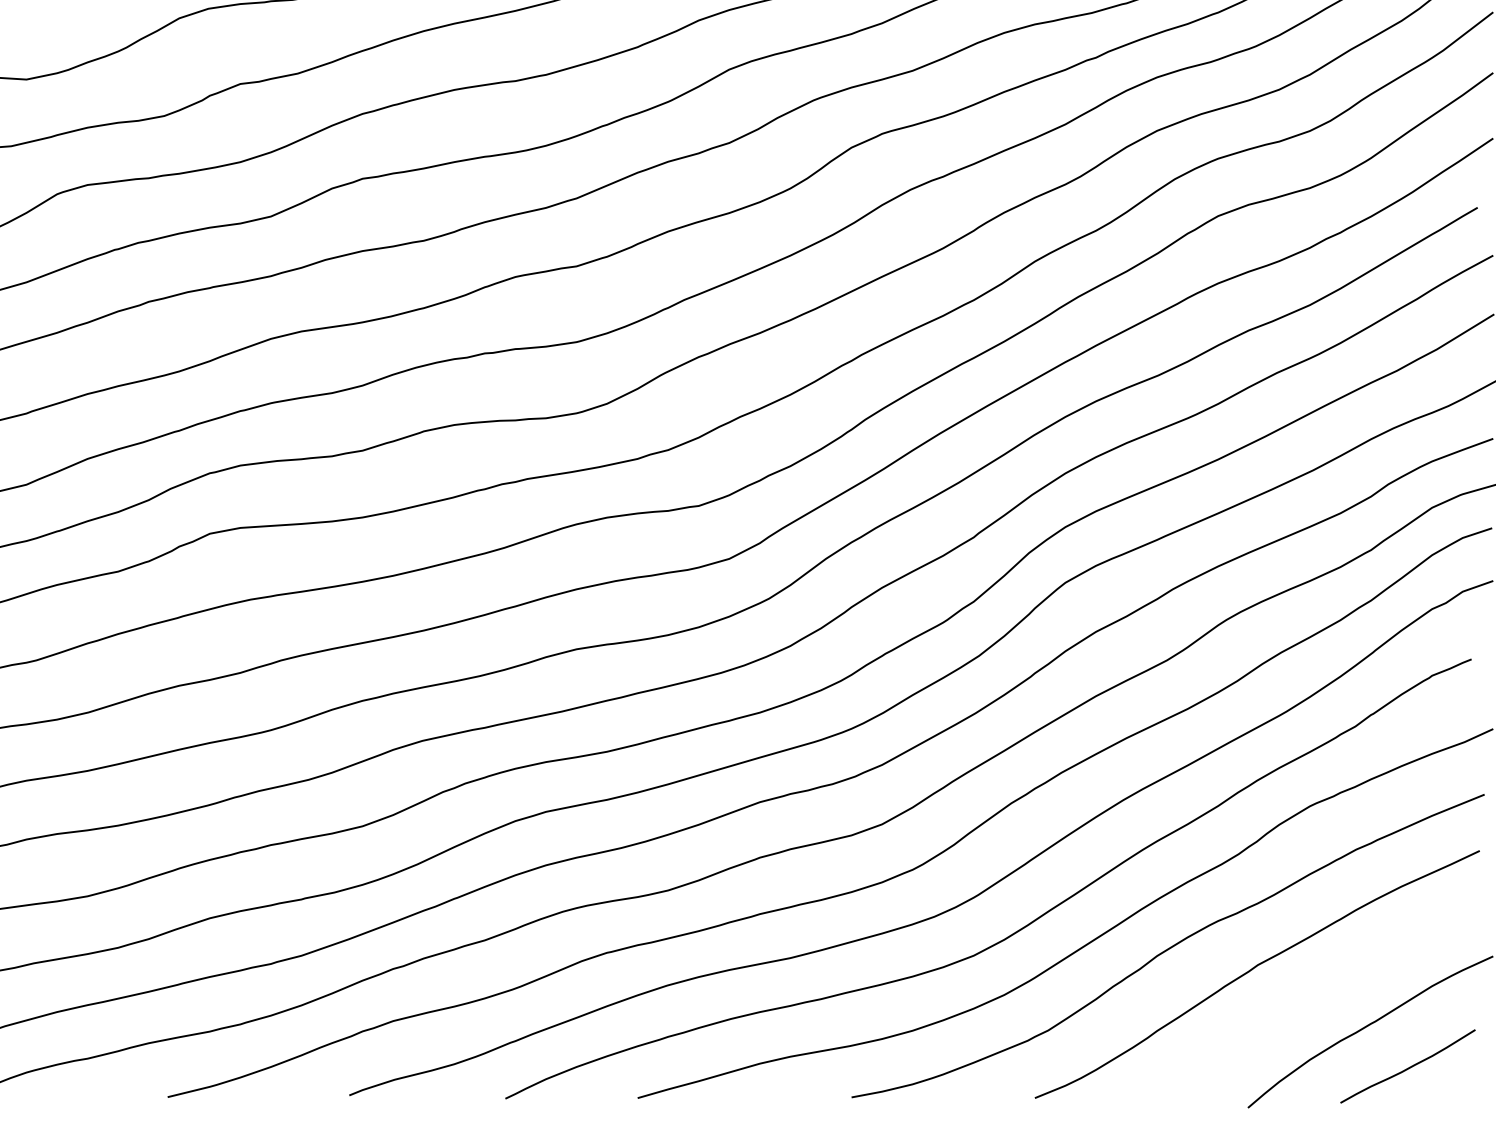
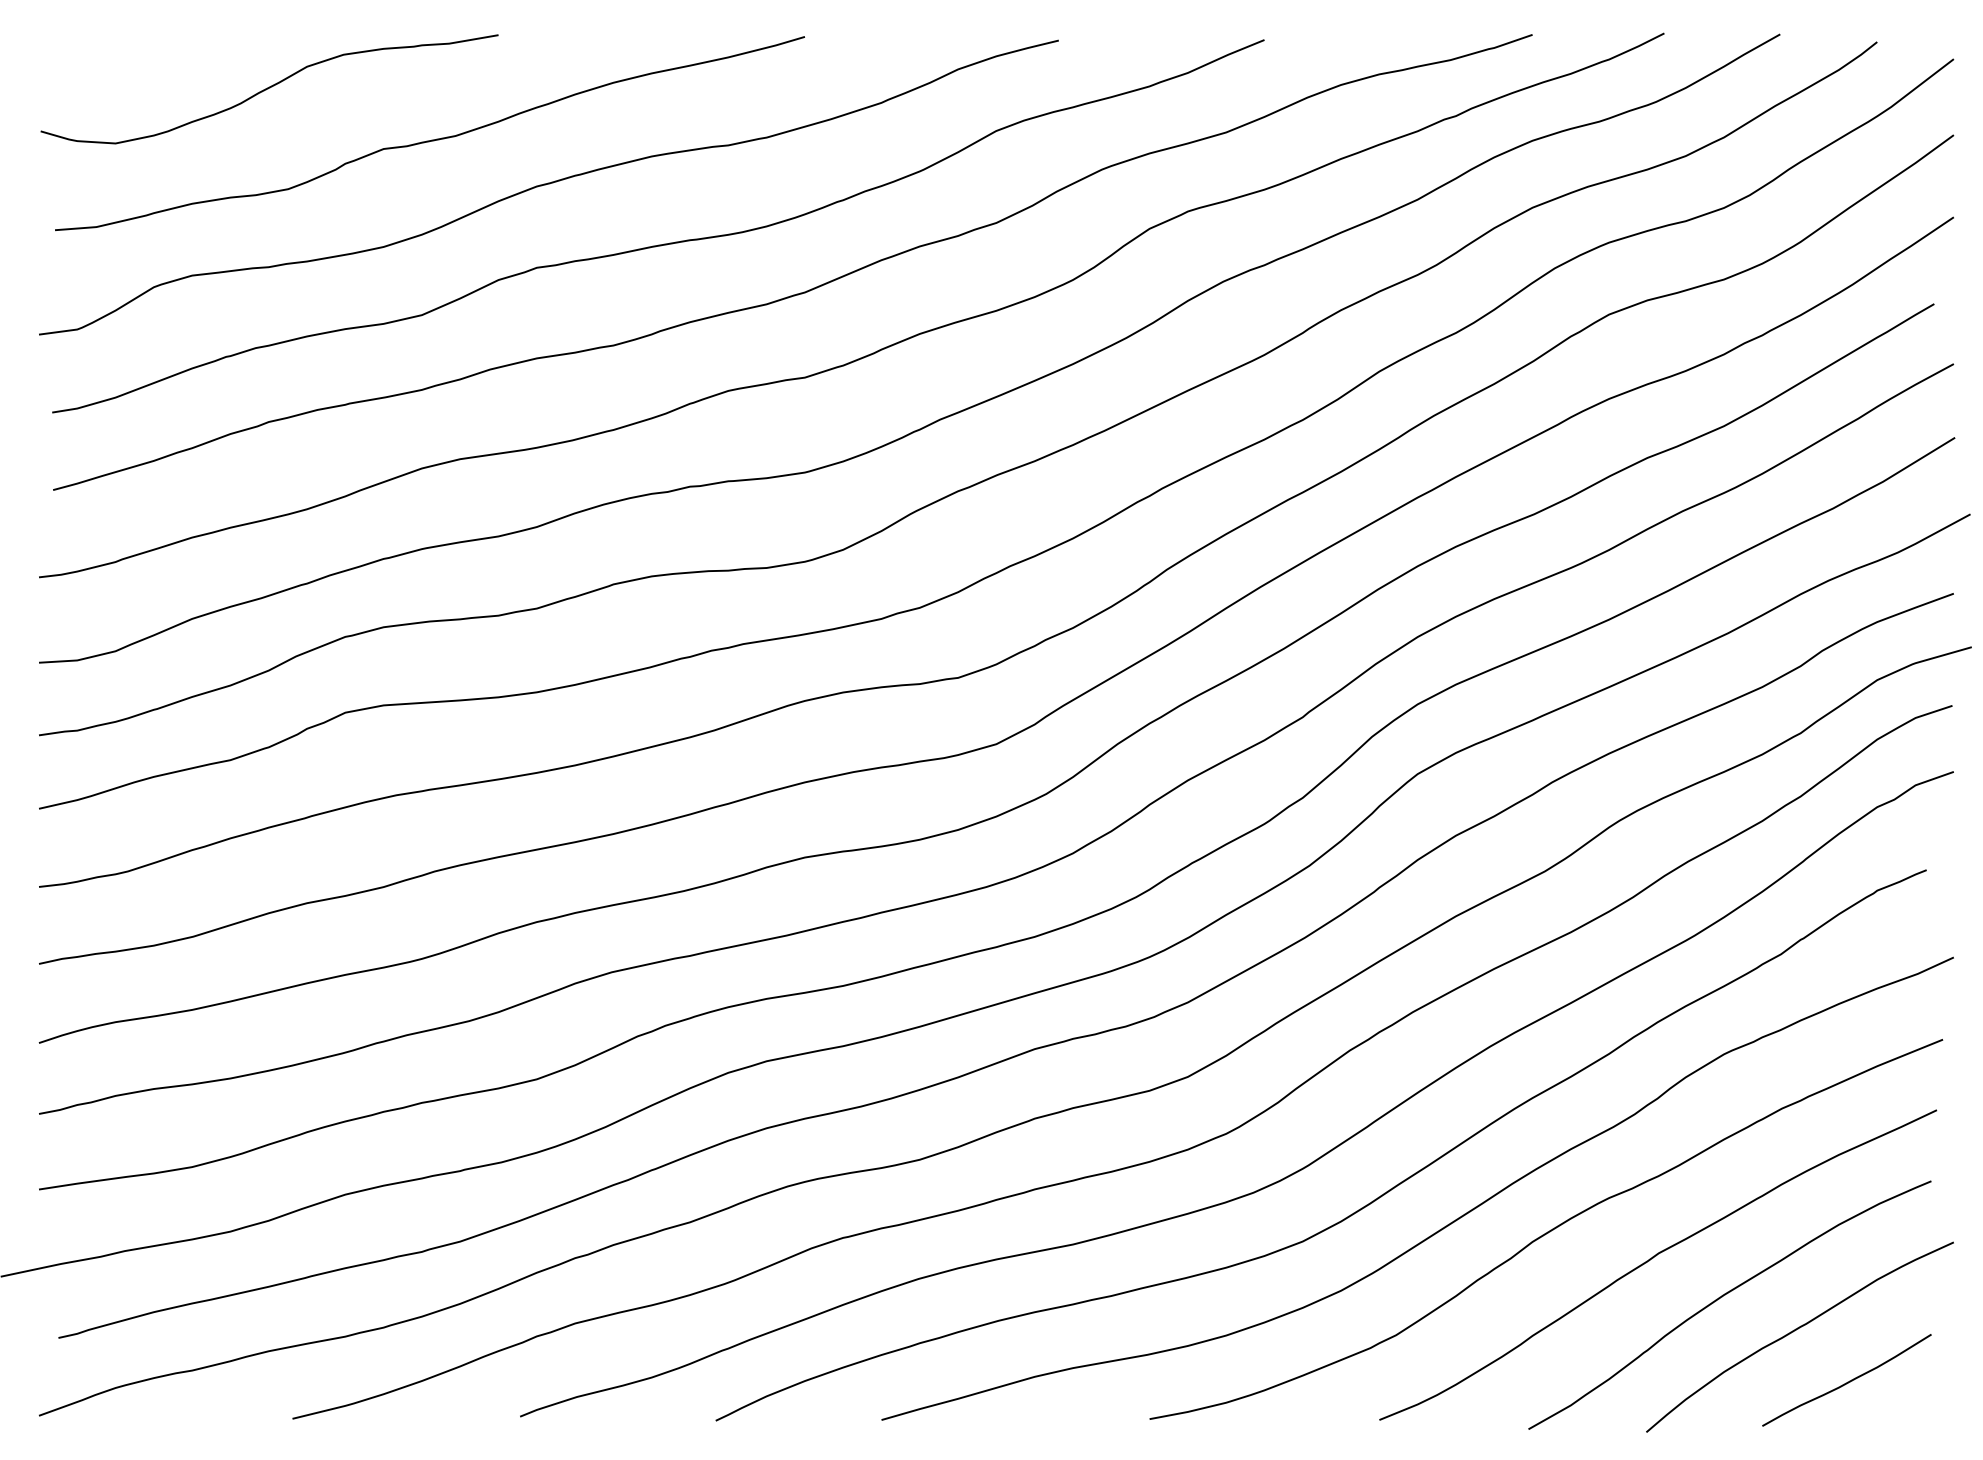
curve: (1311, 998) -> (1725, 1295), added

